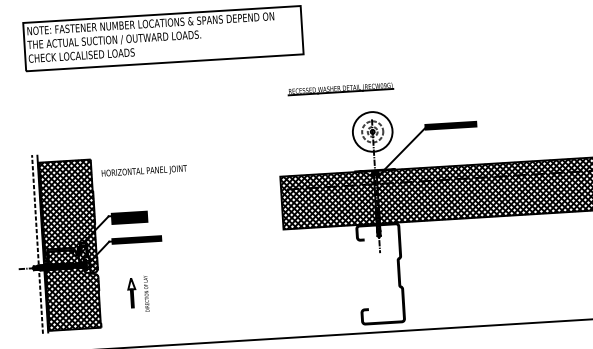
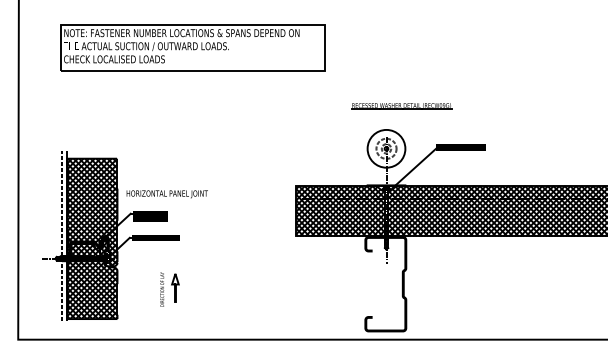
part: (340, 89) -> (401, 106), moved
text: (143, 171) -> (166, 194), moved
part: (132, 292) -> (175, 287), moved

